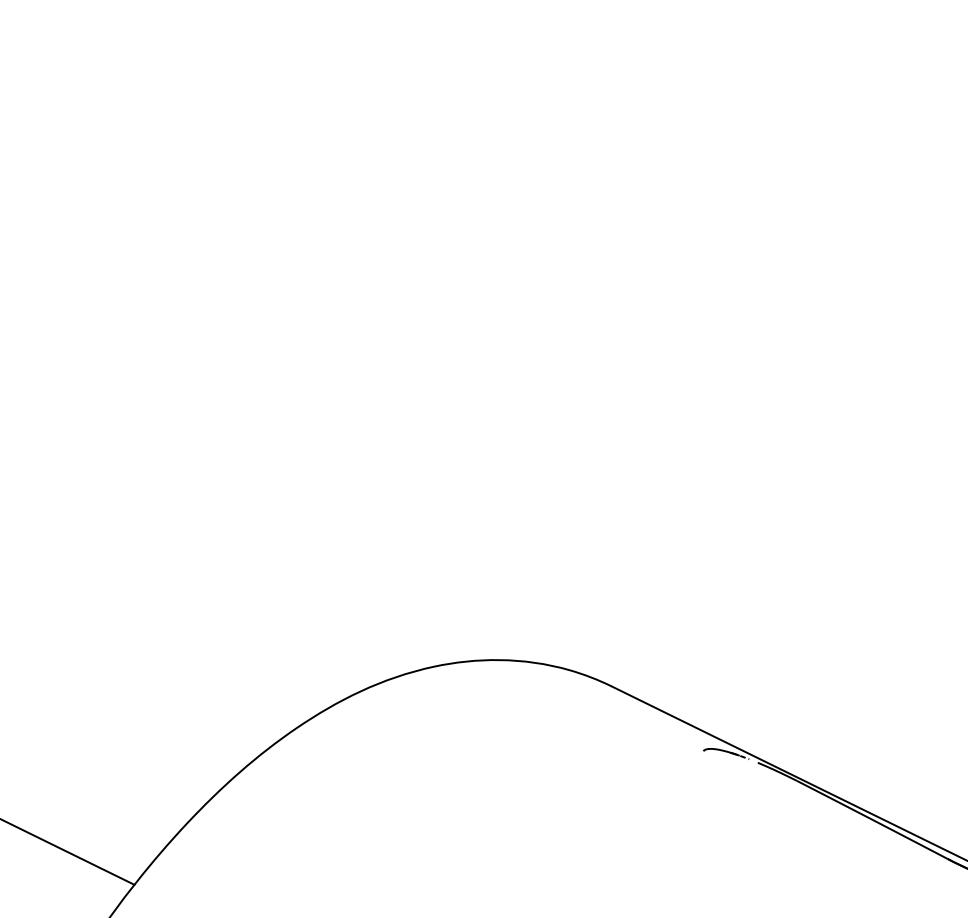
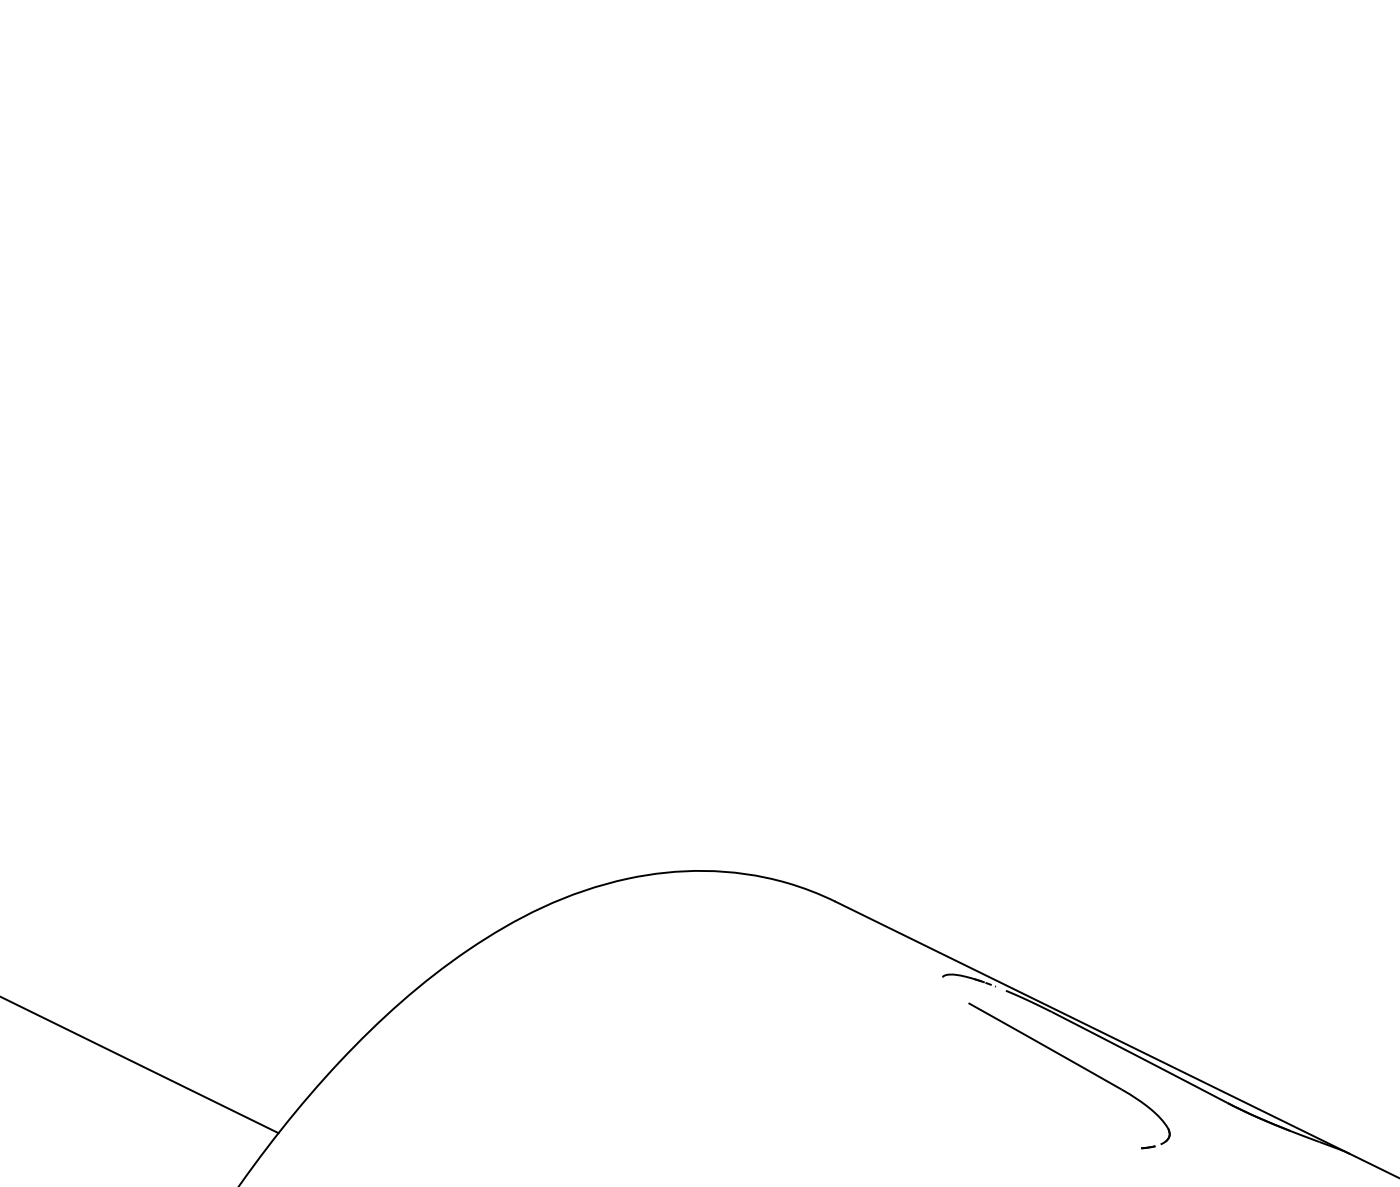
part: (817, 825) -> (1075, 1064), added

